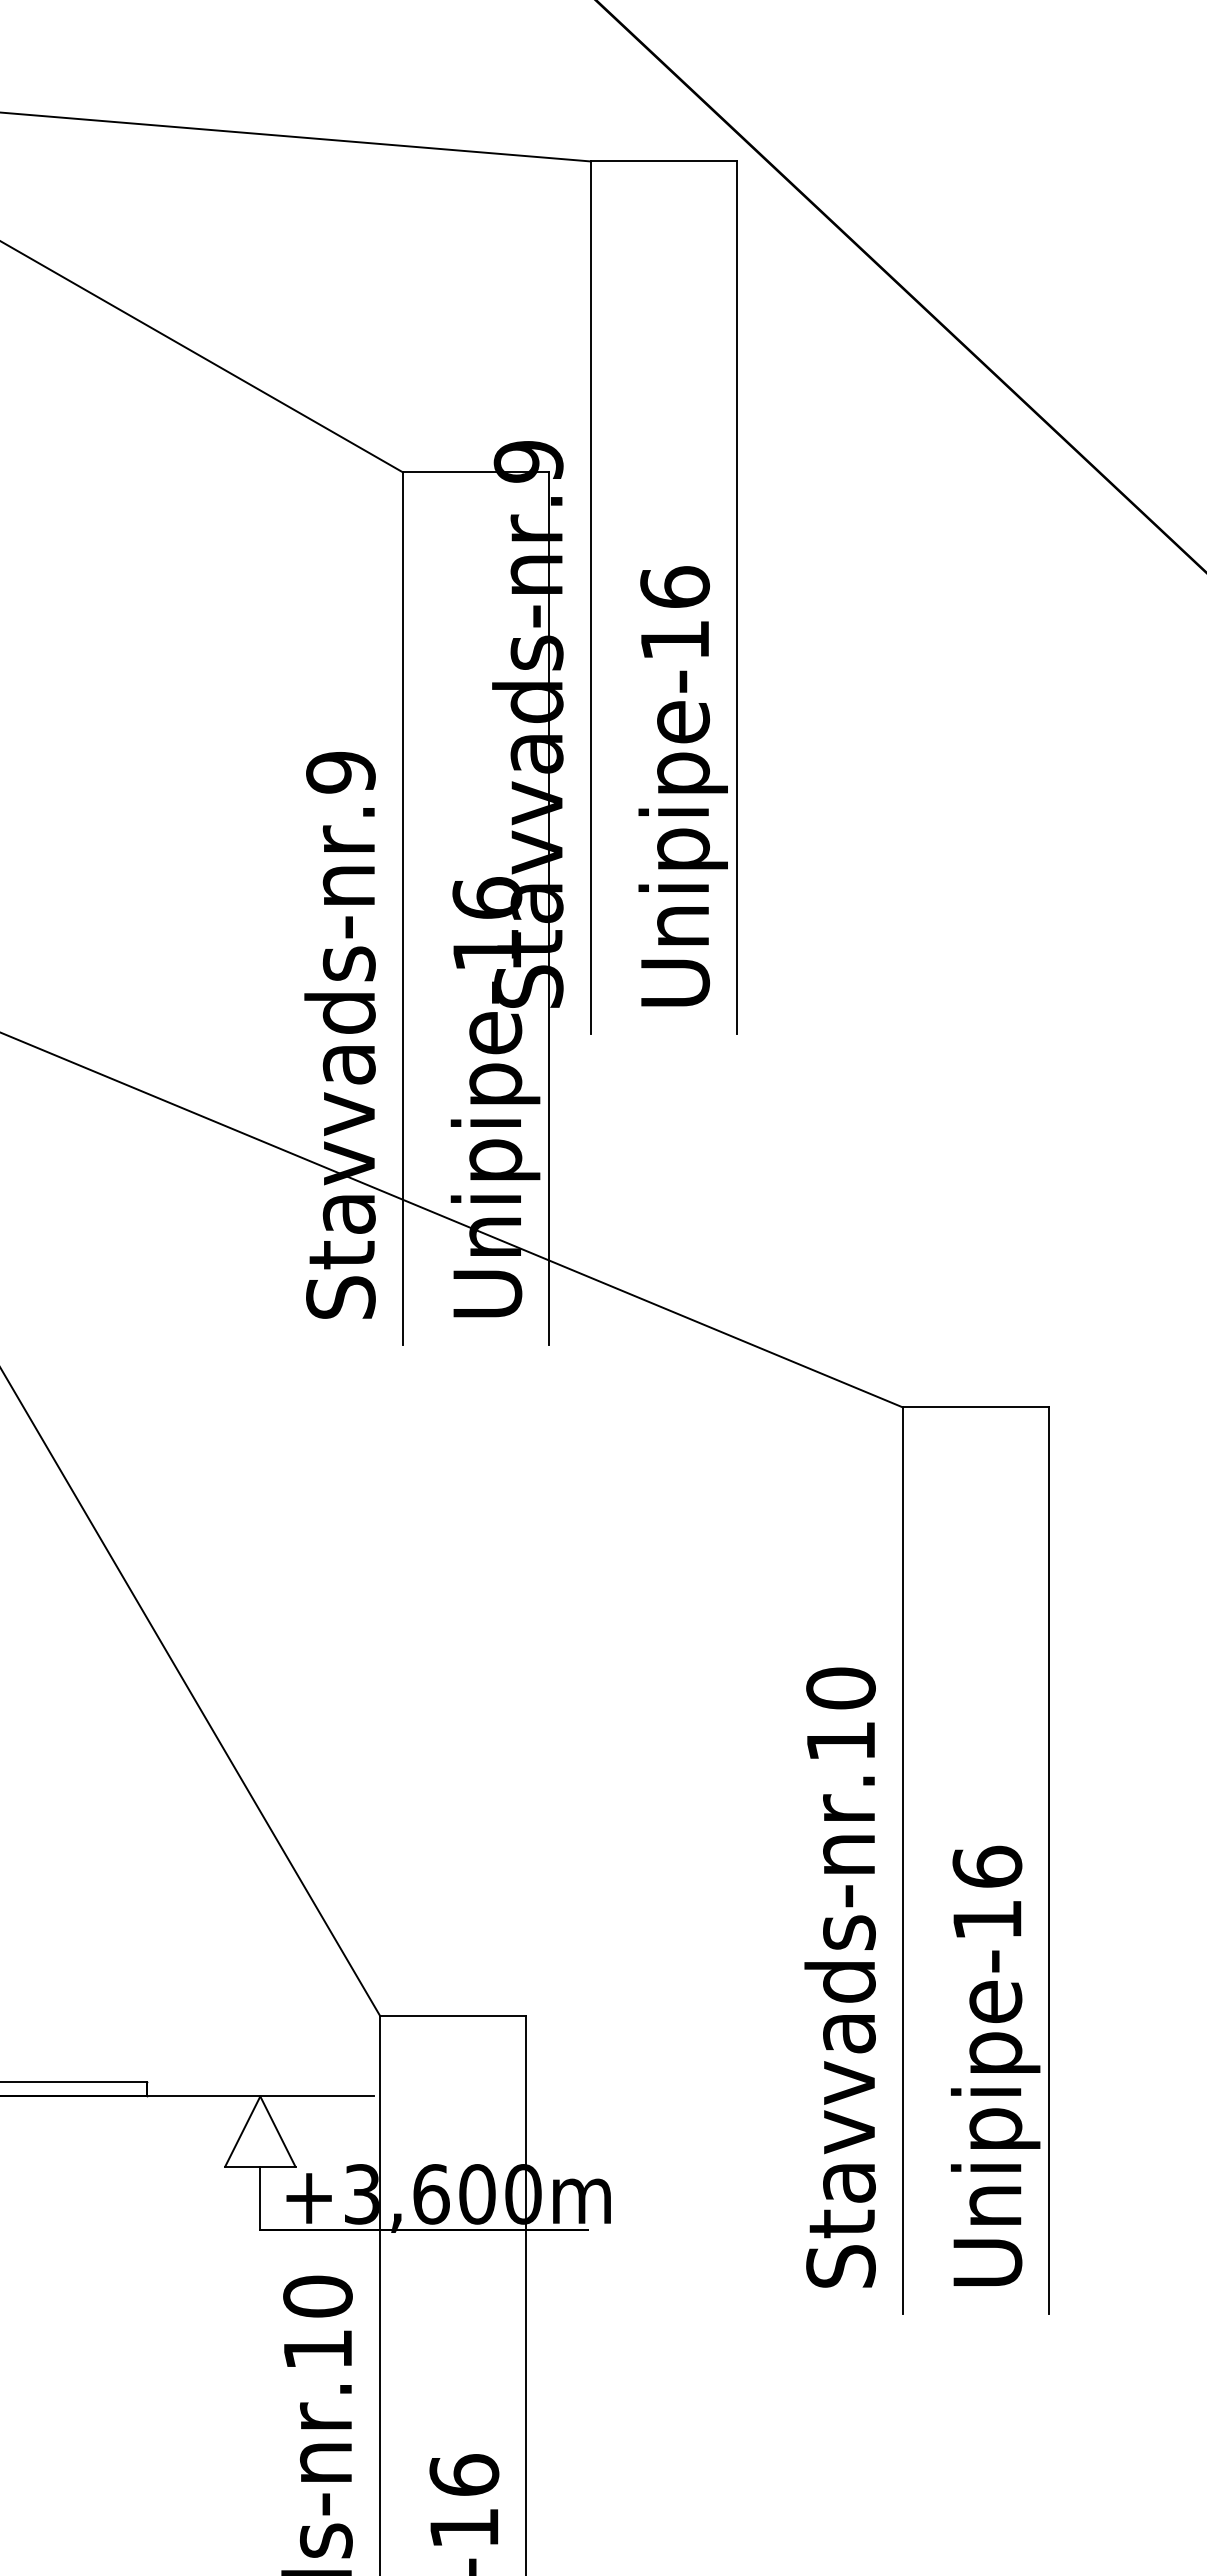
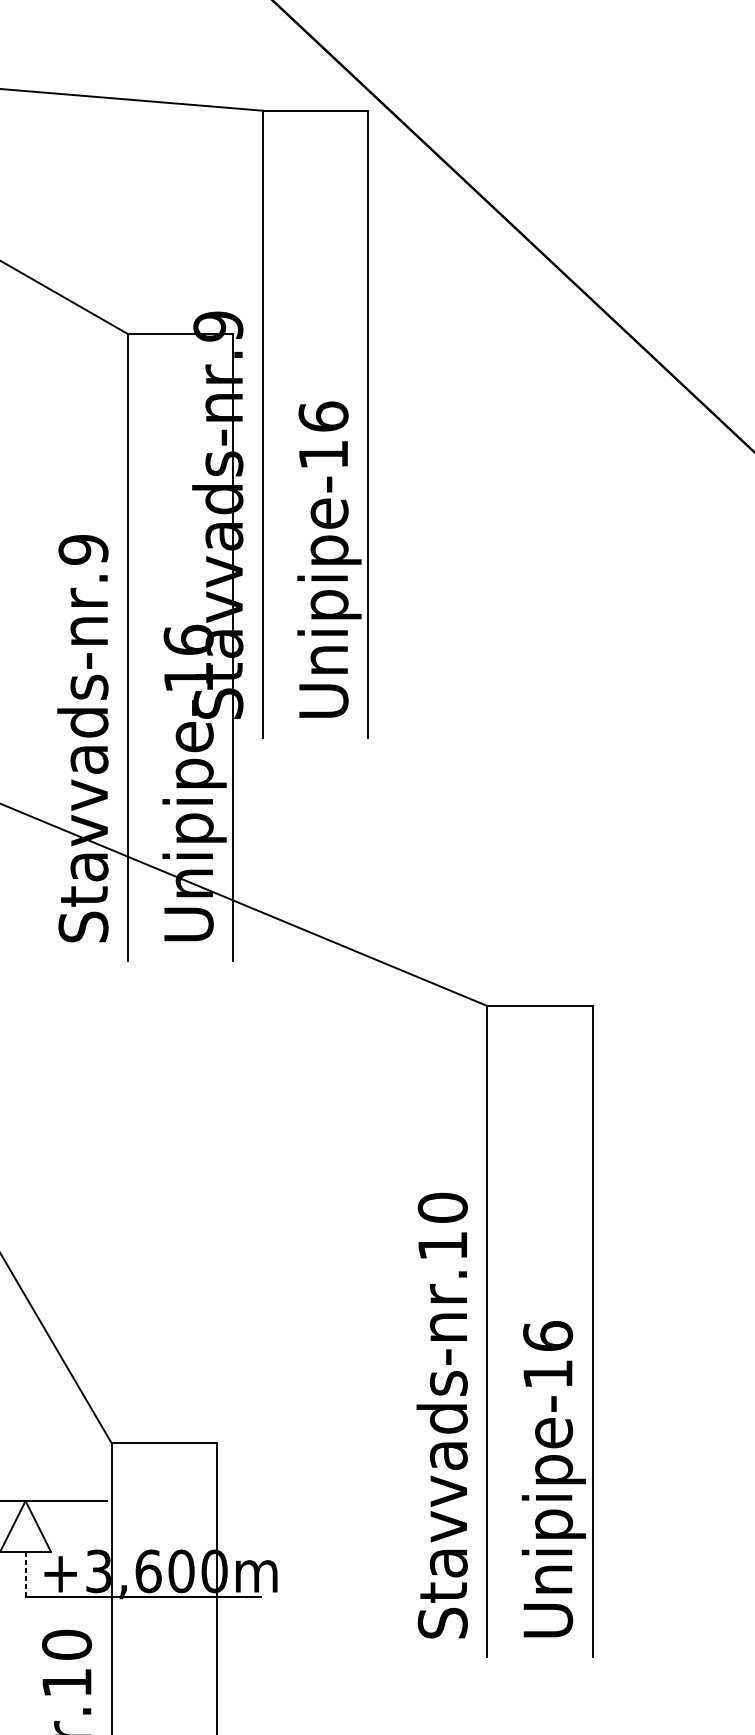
line: (260, 2197) -> (25, 1573), solid -> dashed

